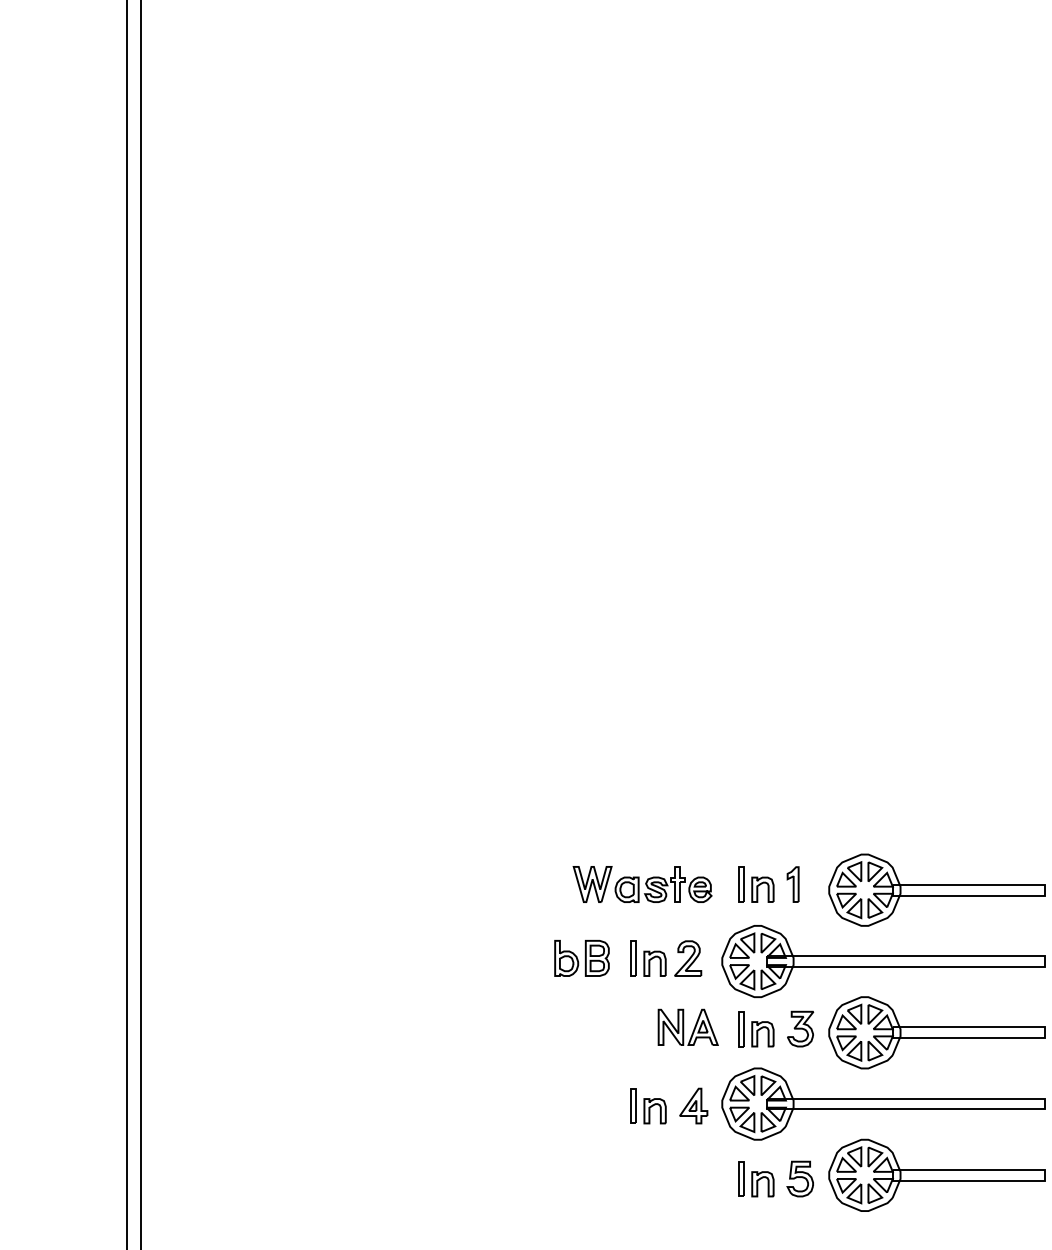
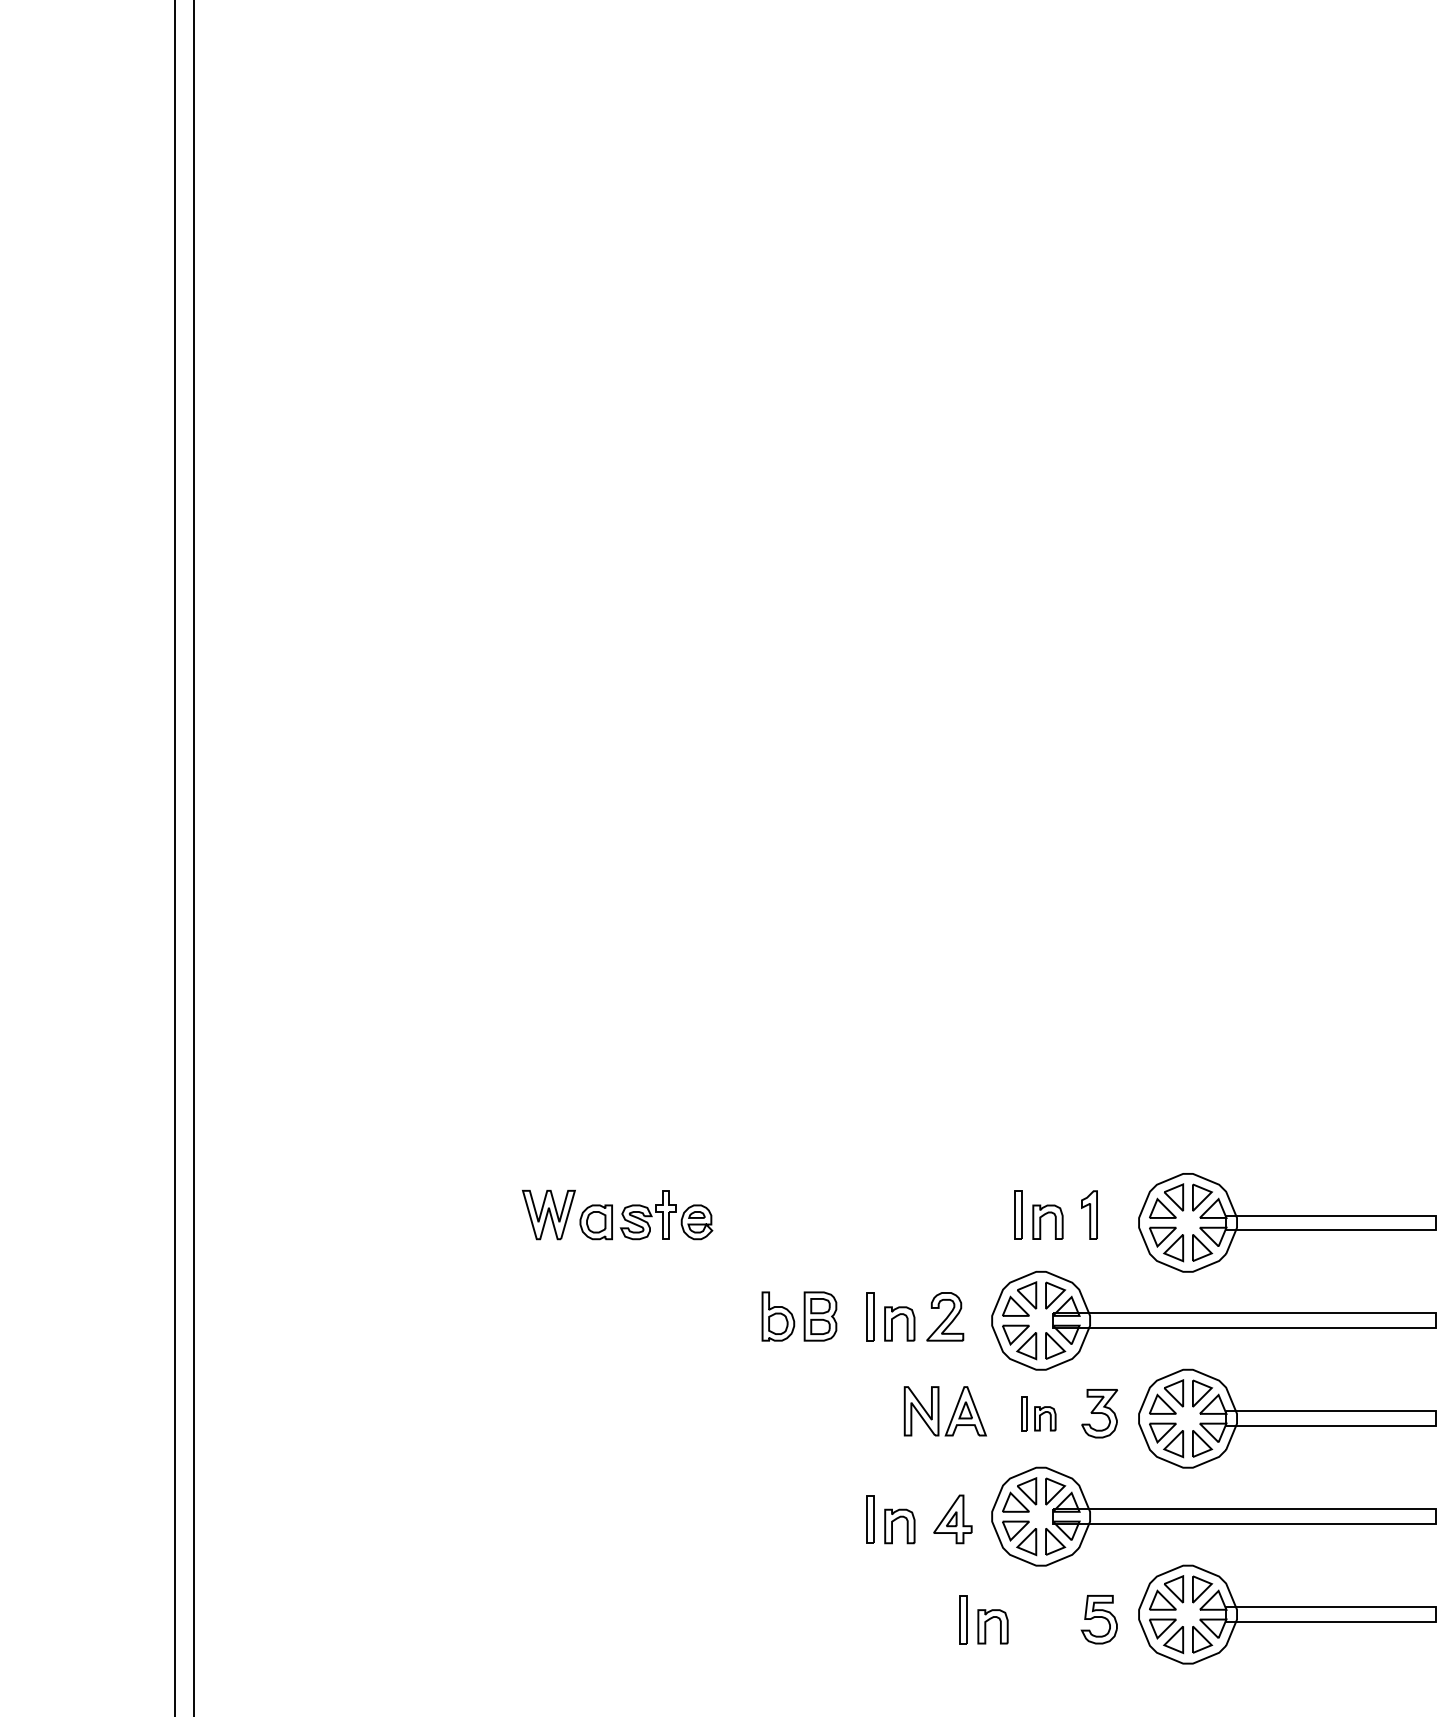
part: (642, 884) -> (617, 1215), moved
part: (756, 1029) -> (1039, 1414), size x0.7
part: (756, 1179) -> (984, 1620), moved

